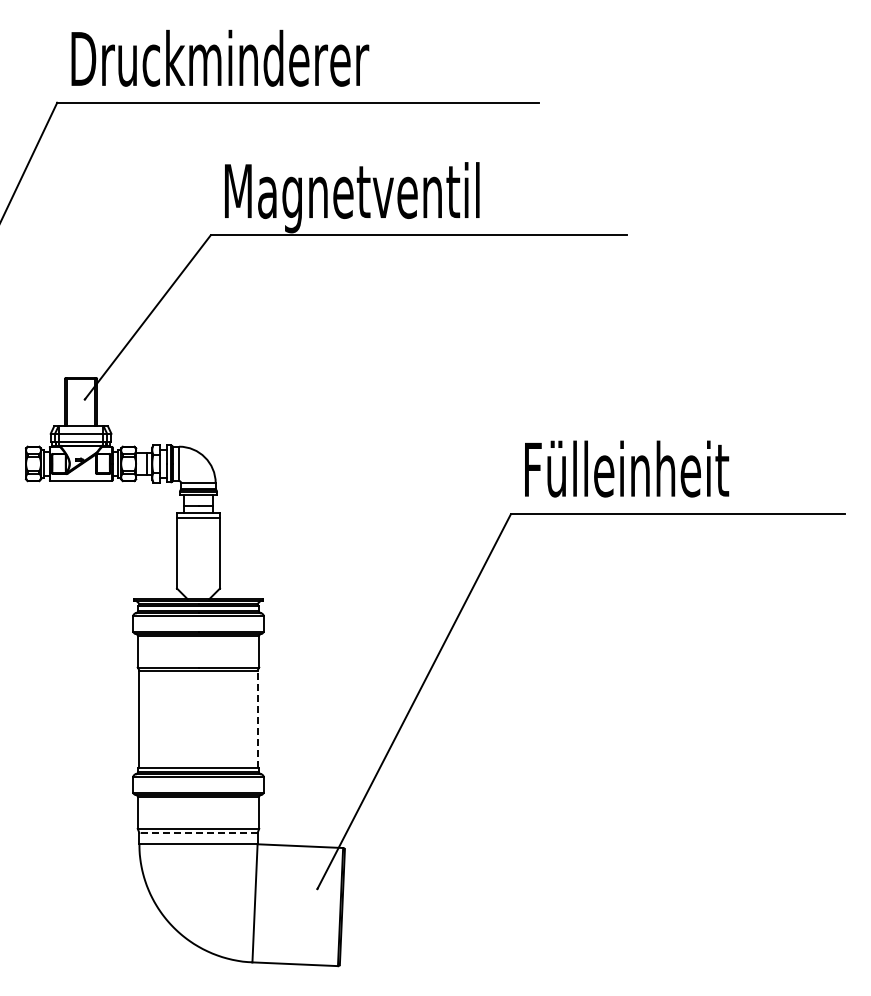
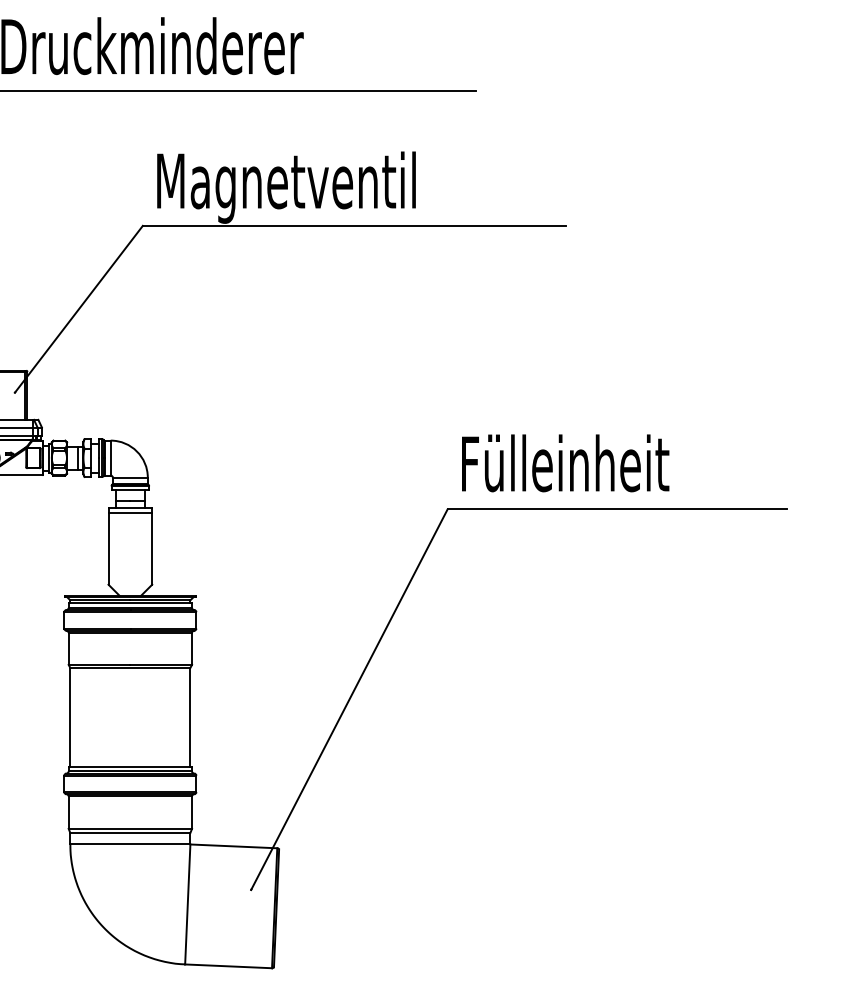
line: (257, 719) -> (190, 717), dashed -> solid
line: (198, 833) -> (130, 833), dashed -> solid

